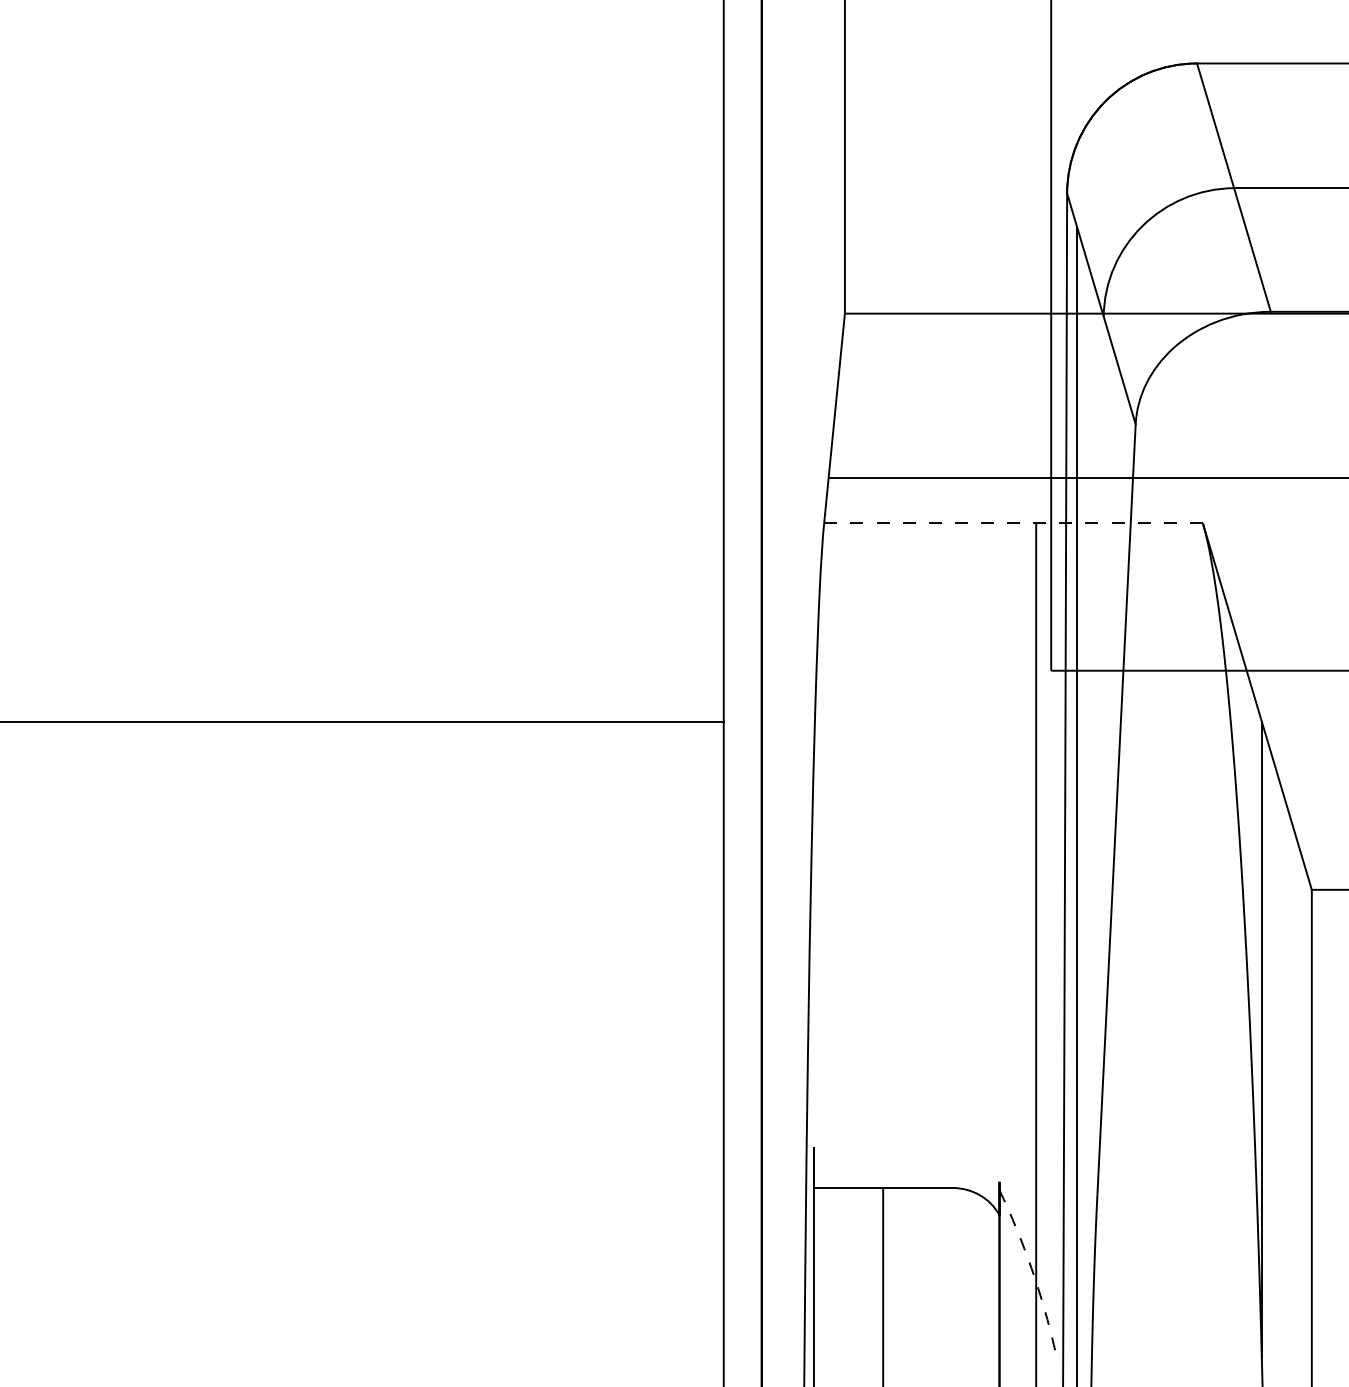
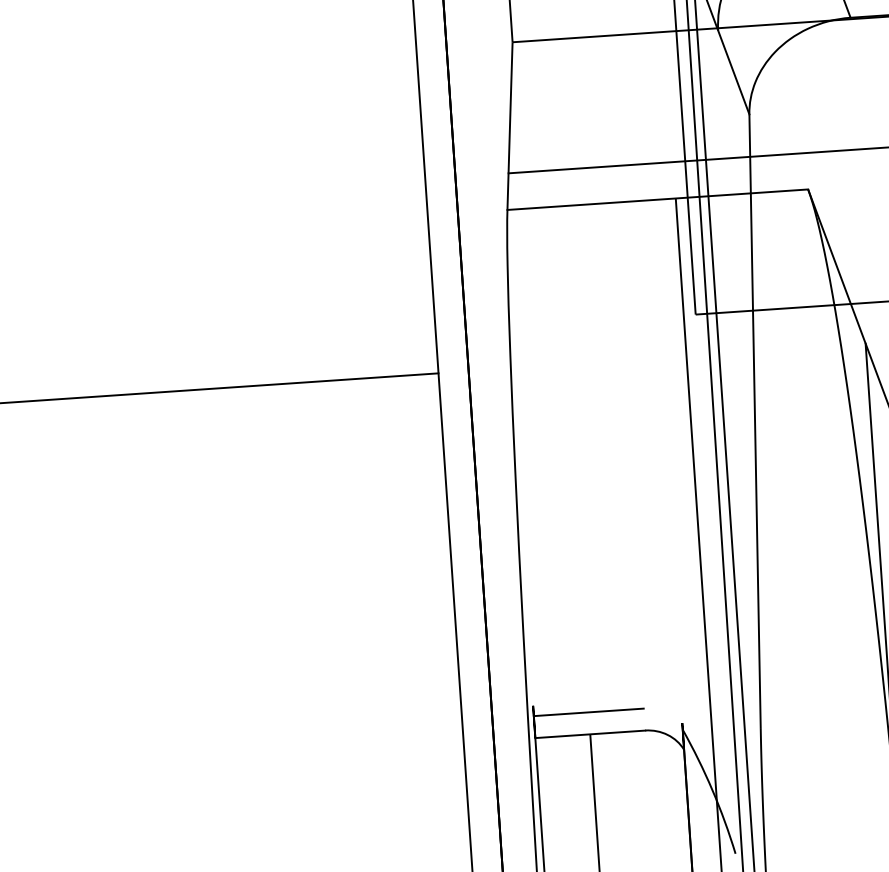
line: (1013, 523) -> (657, 199), dashed -> solid
line: (882, 1160) -> (588, 712), added
arc: (1031, 1268) -> (712, 790), dashed -> solid

